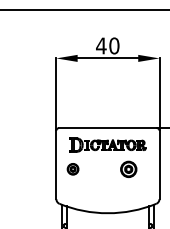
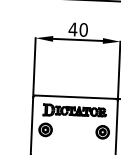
part: (72, 168) -> (45, 129), size x1.43
part: (128, 168) -> (102, 131), moved

